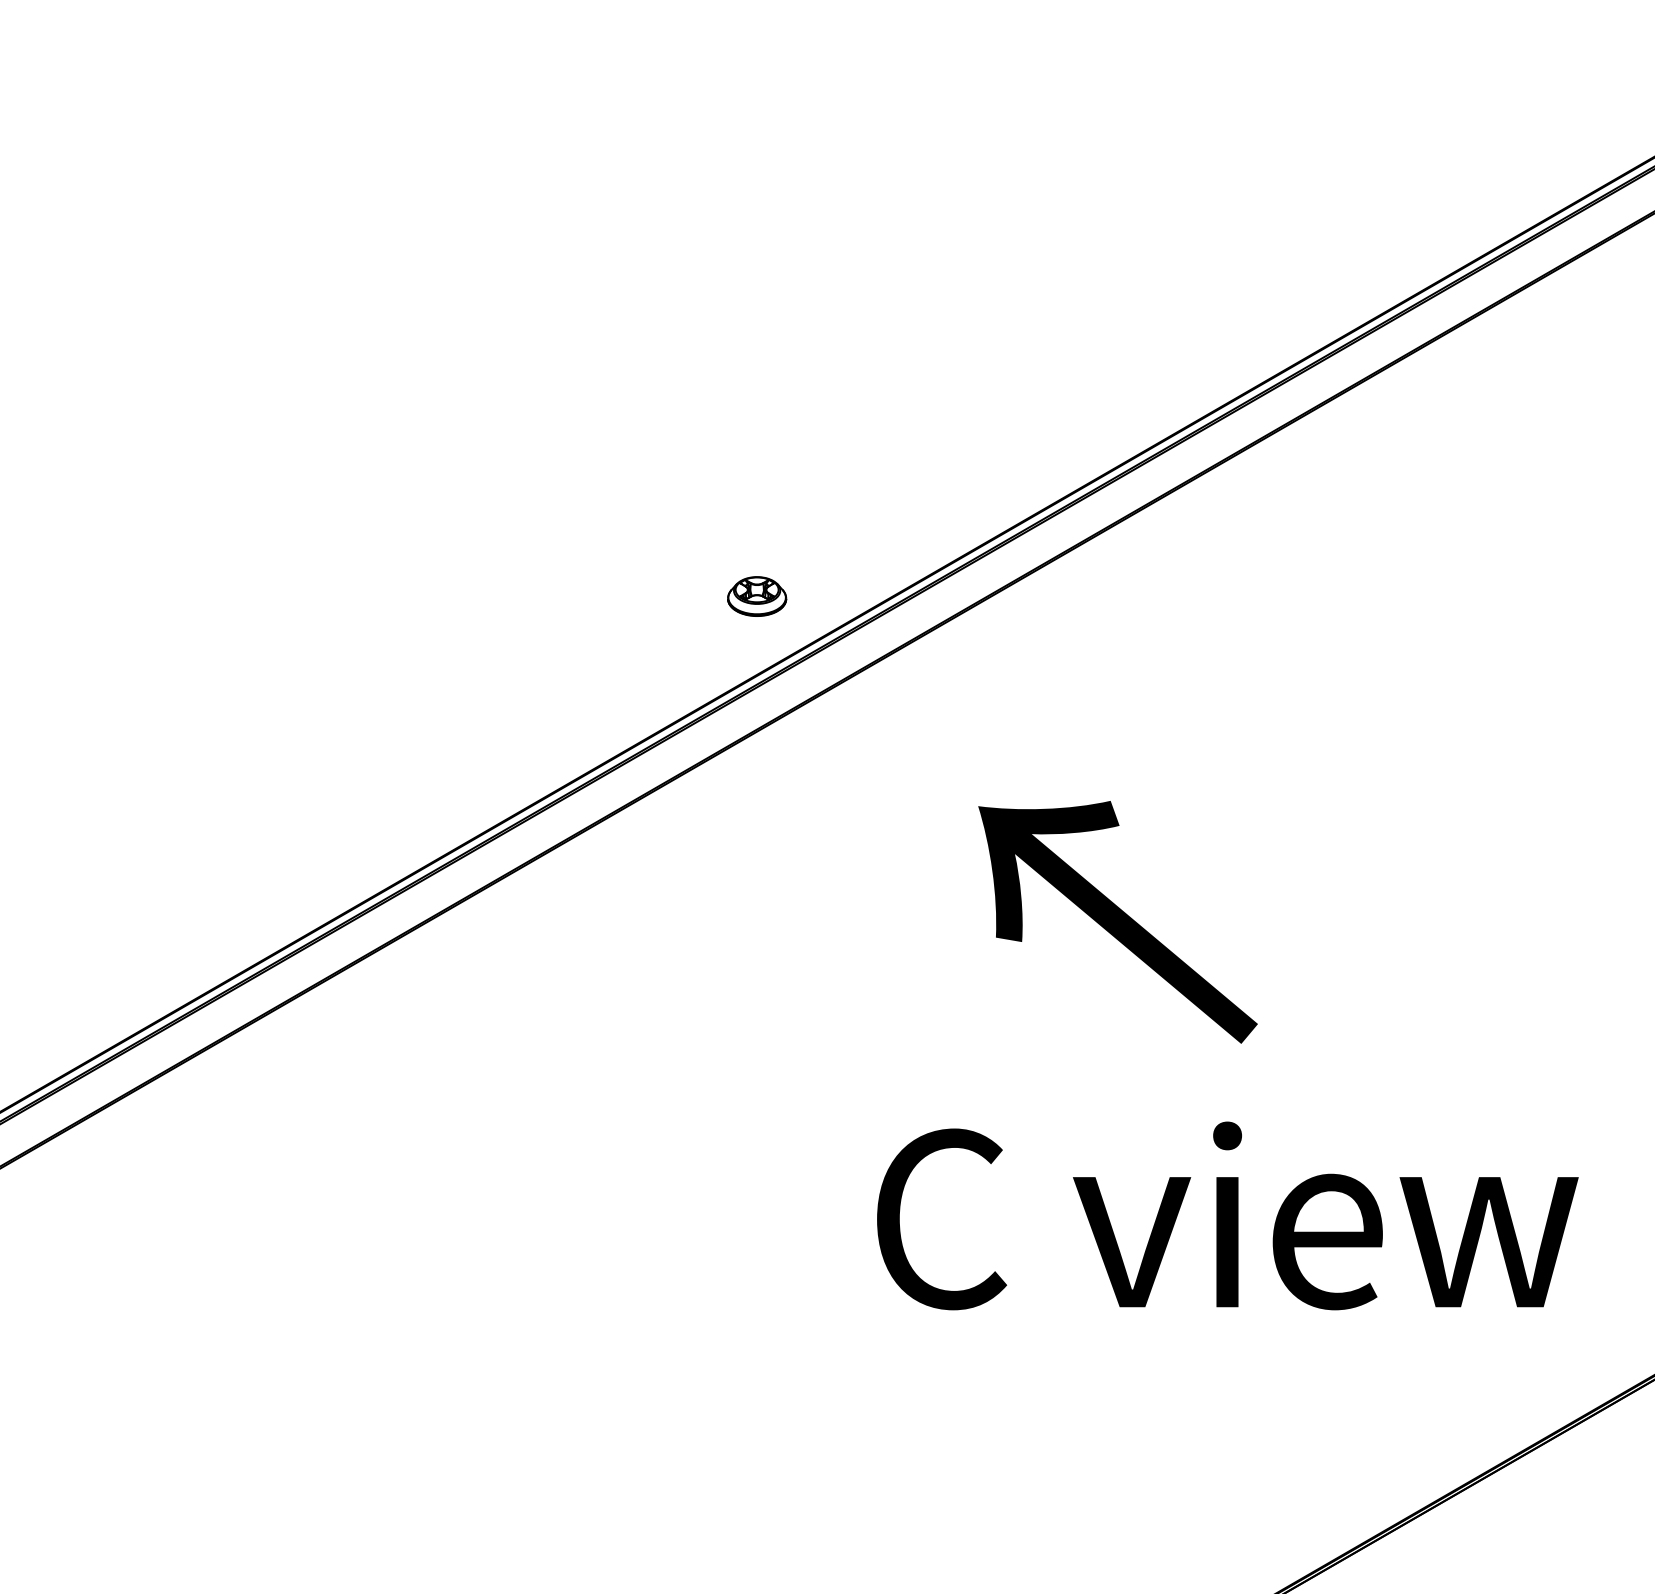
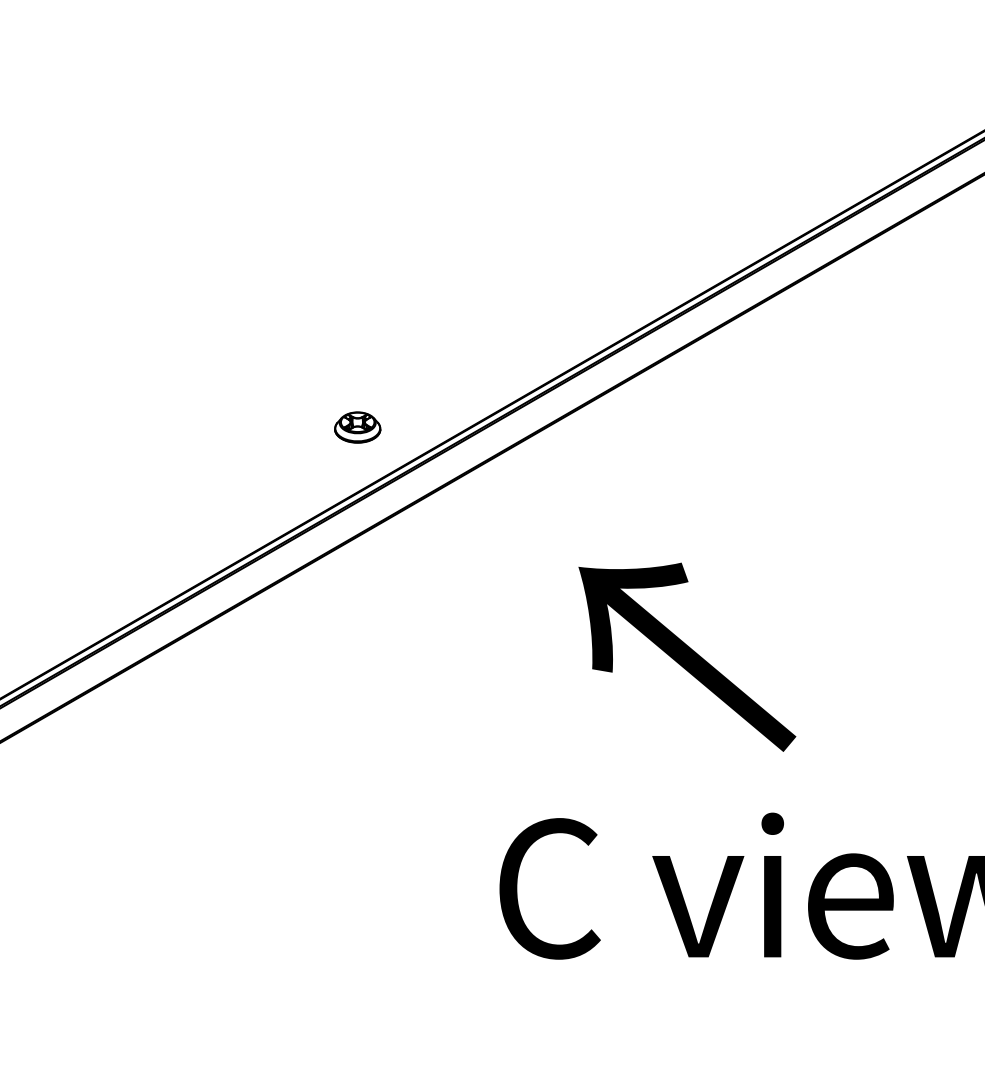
part: (757, 596) -> (358, 427), moved

